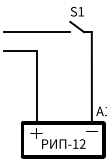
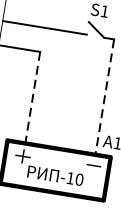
line: (91, 78) -> (104, 98), solid -> dashed
line: (36, 87) -> (32, 98), solid -> dashed
text: (82, 143) -> (79, 178), -12 -> -10

